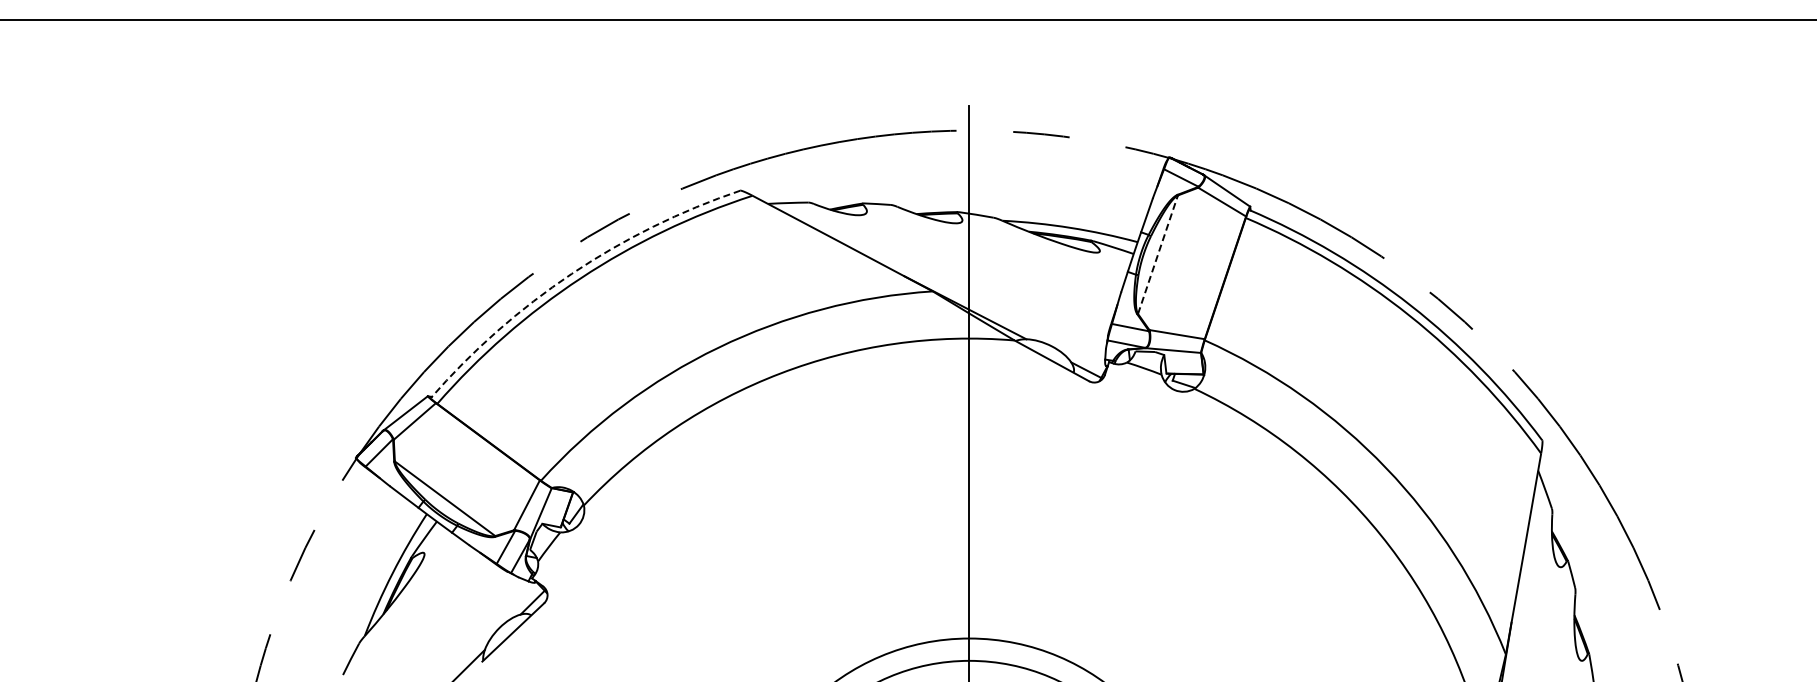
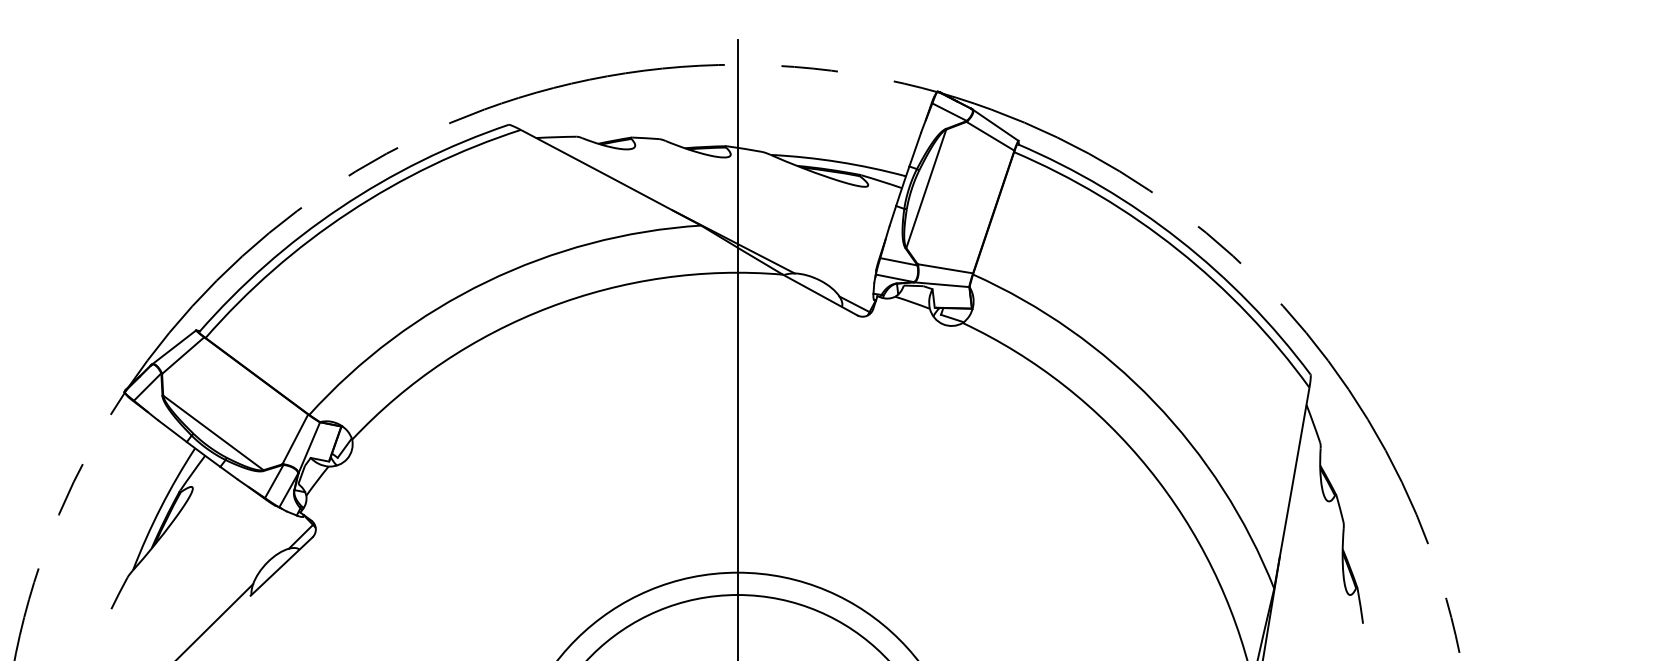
line: (1158, 254) -> (926, 188), dashed -> solid
arc: (571, 273) -> (339, 207), dashed -> solid

